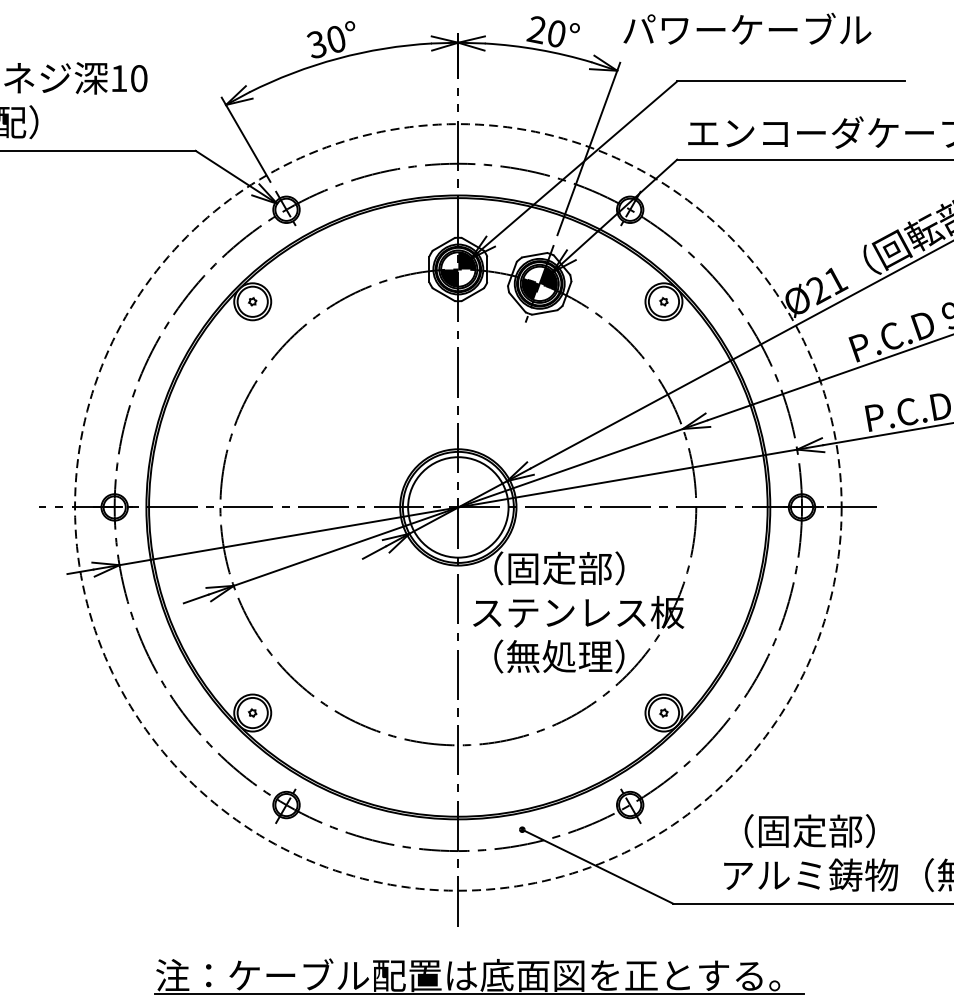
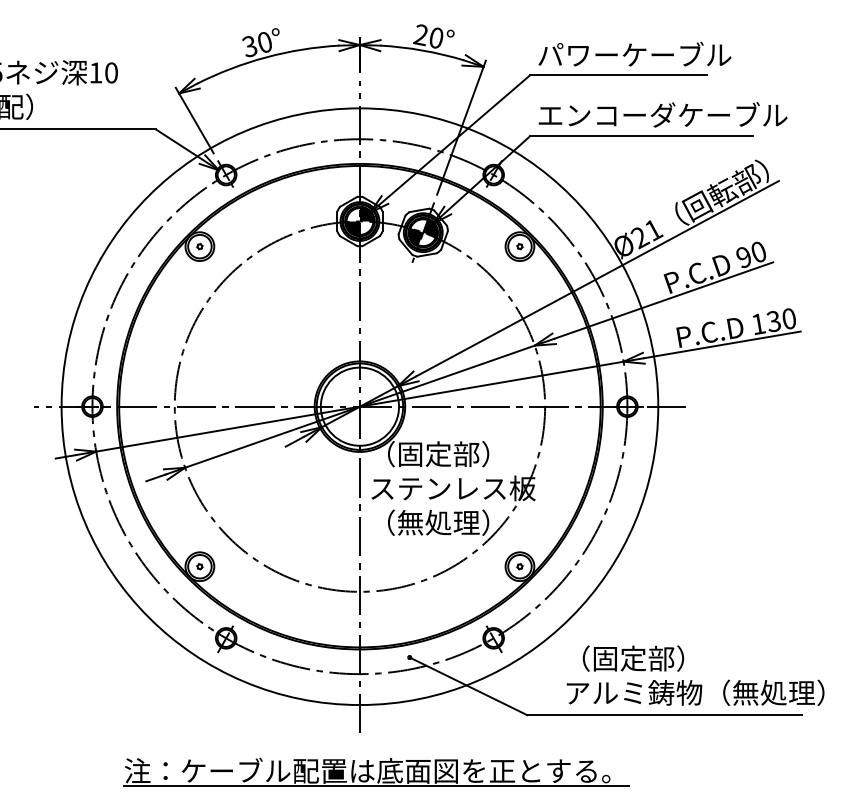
text: (746, 27) -> (634, 53), moved
circle: (457, 507) -> (359, 406), dashed -> solid

